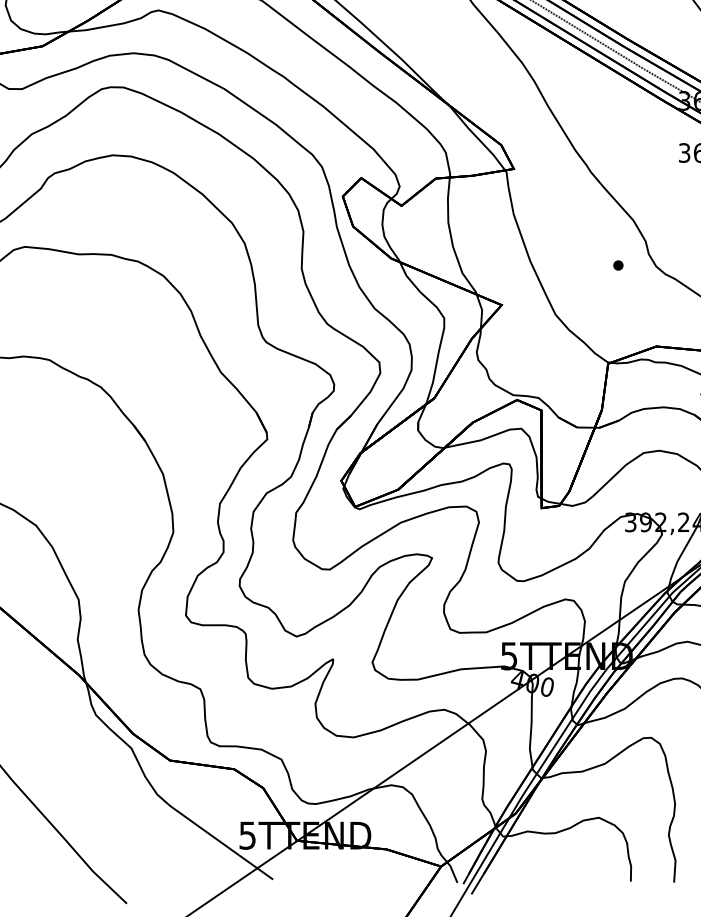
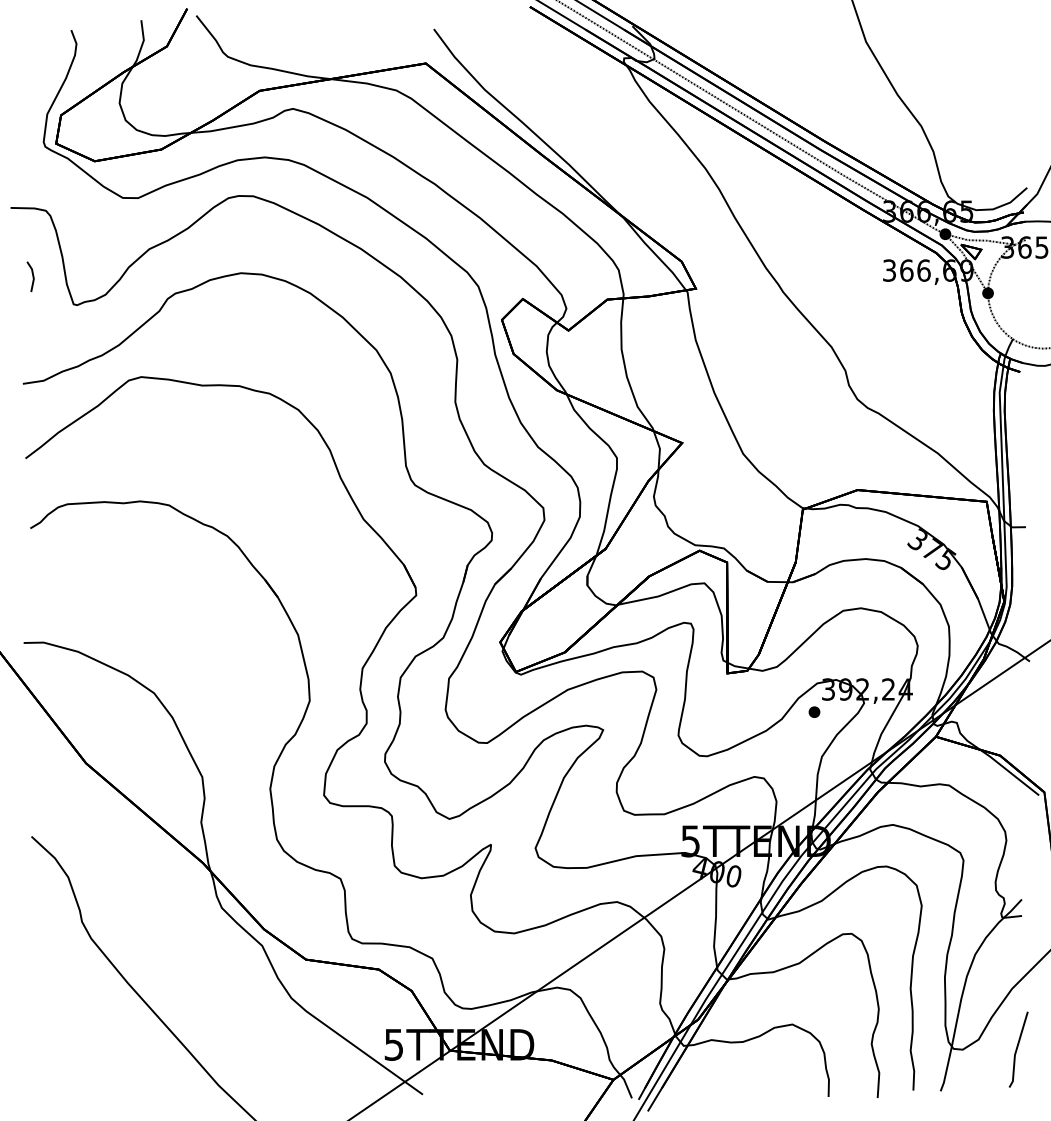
part: (618, 264) -> (814, 711), moved

